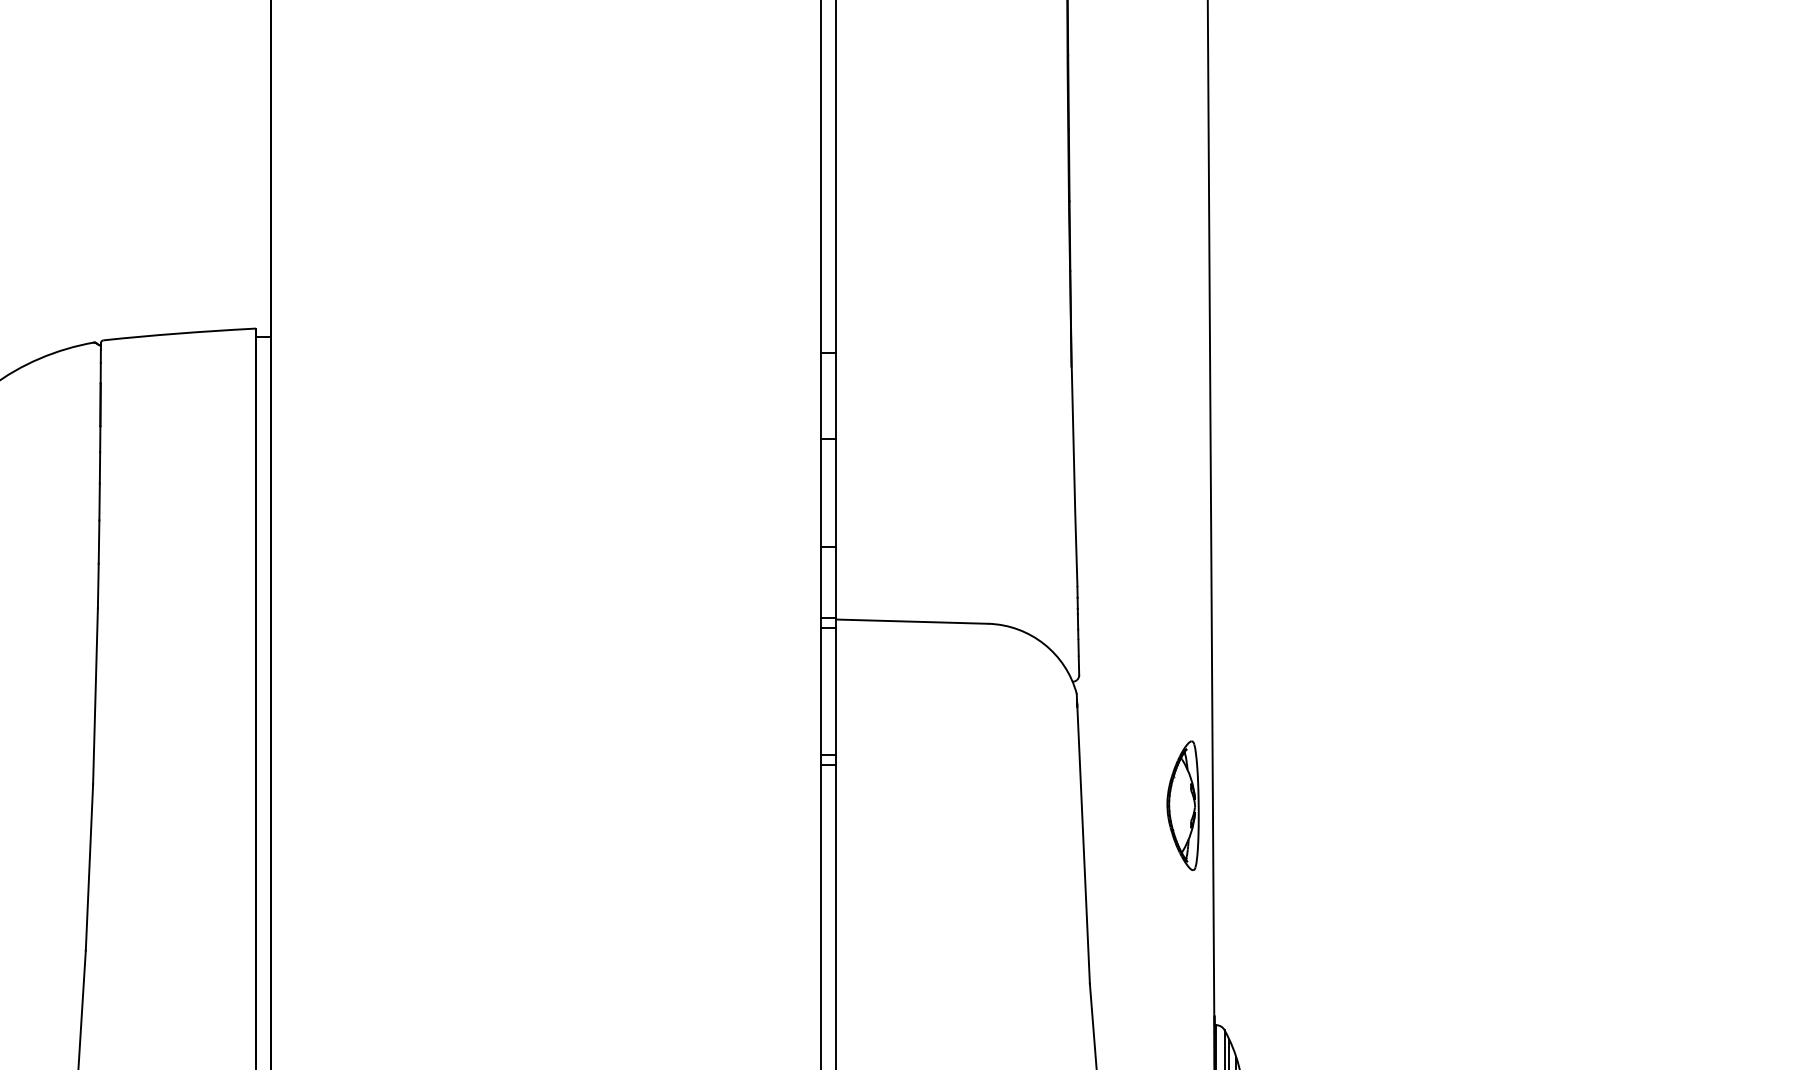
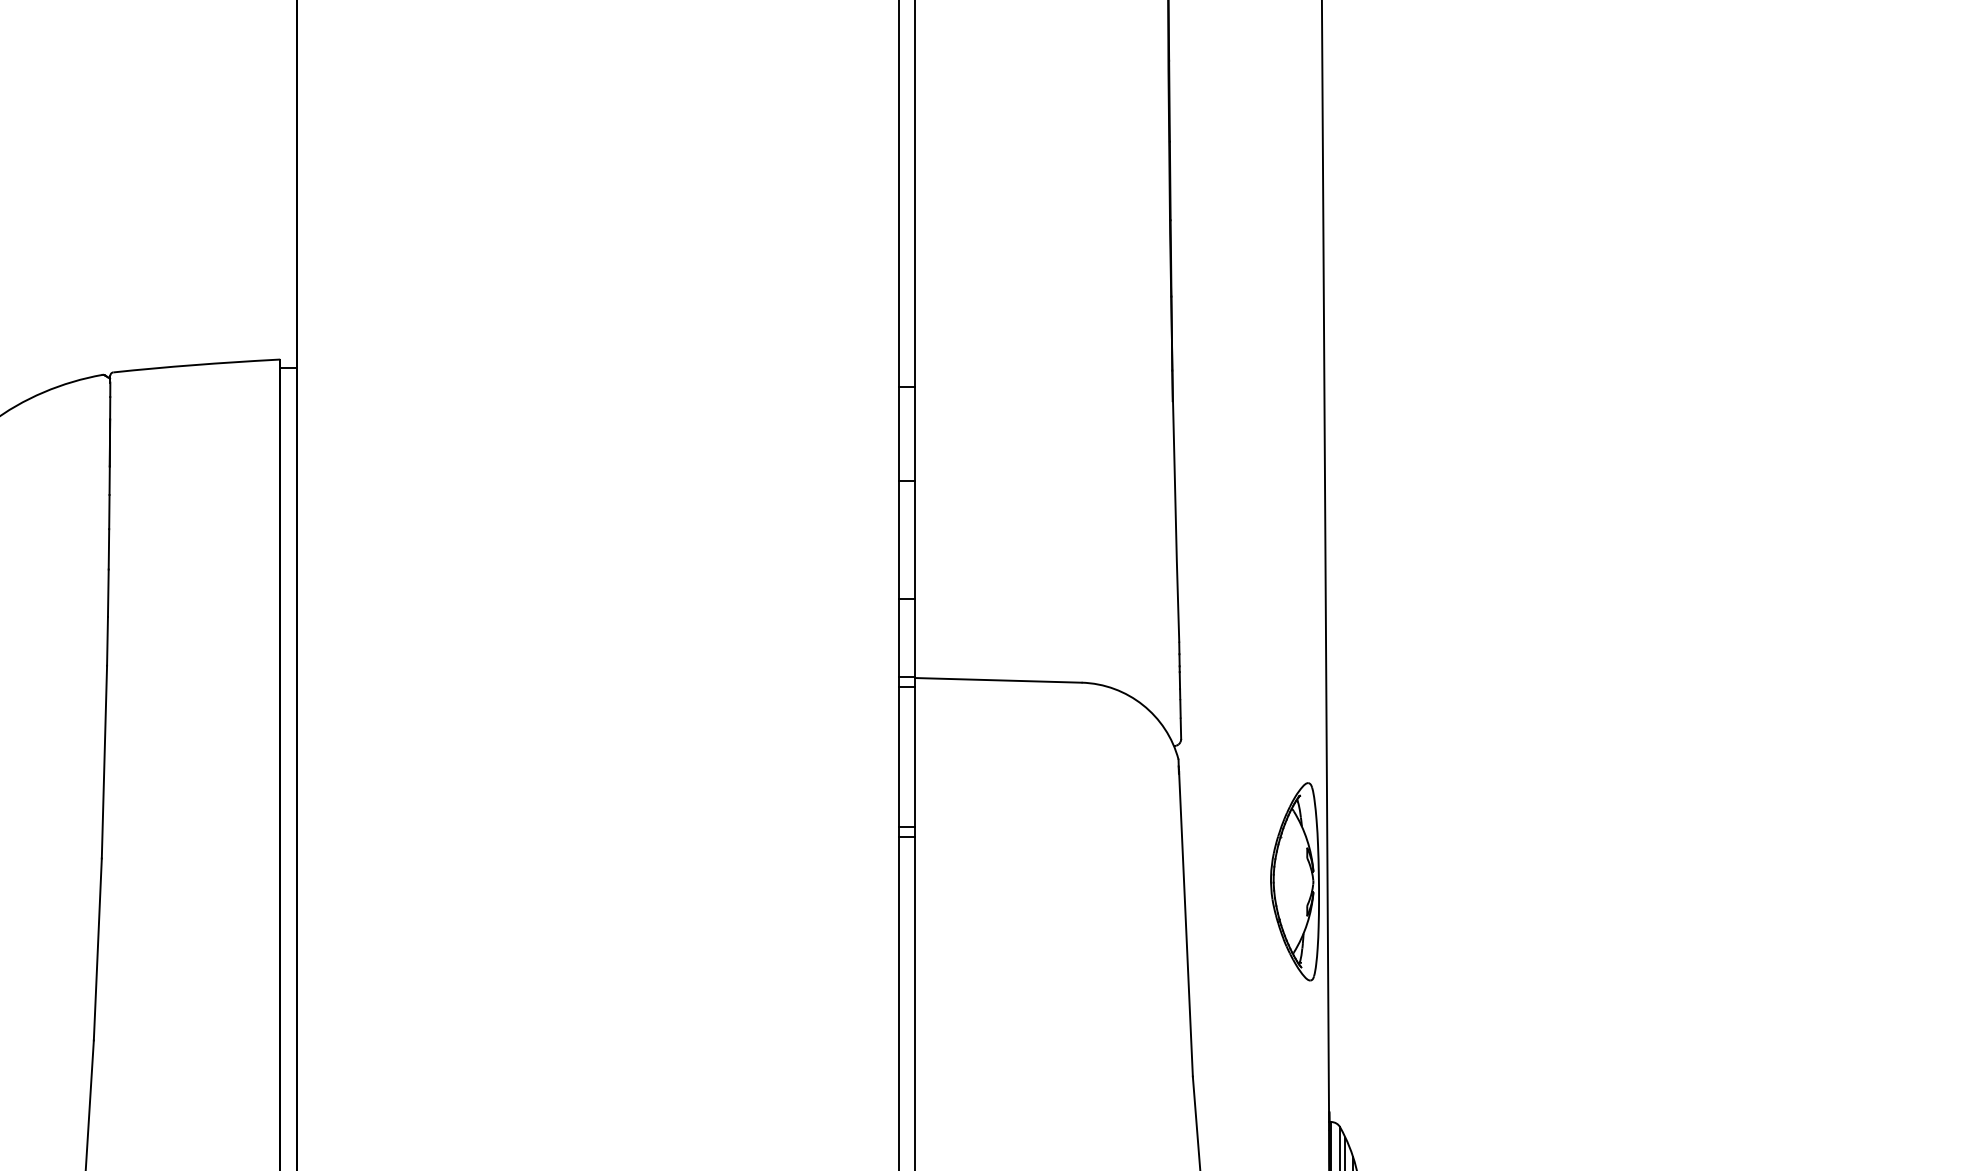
part: (1182, 805) -> (1294, 881), size x1.4

